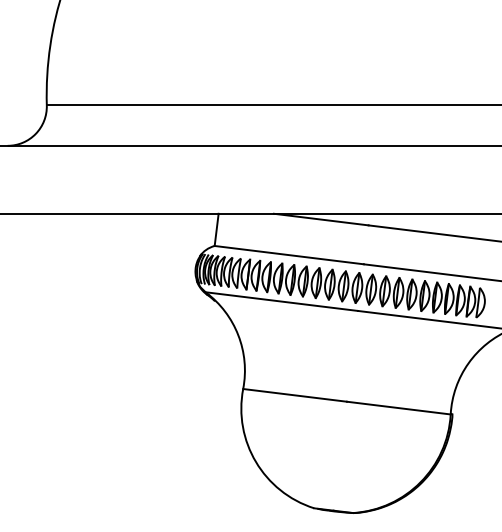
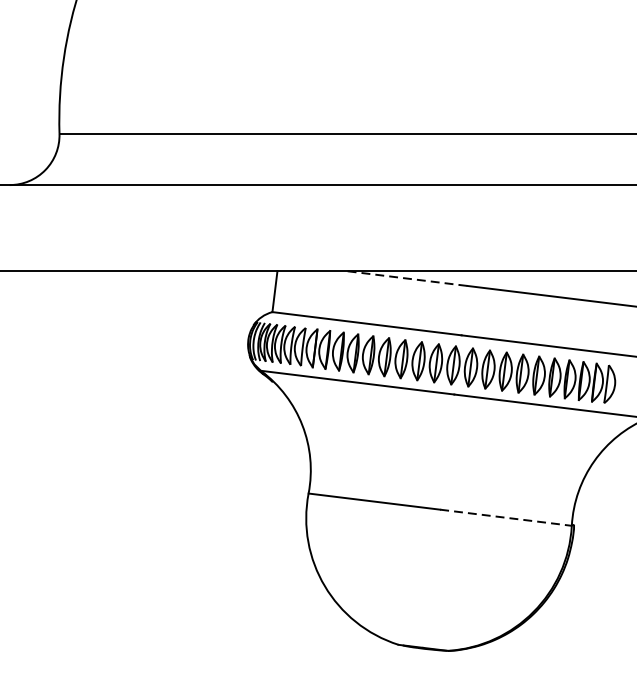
line: (321, 219) -> (407, 278), solid -> dashed
line: (399, 408) -> (506, 518), solid -> dashed

